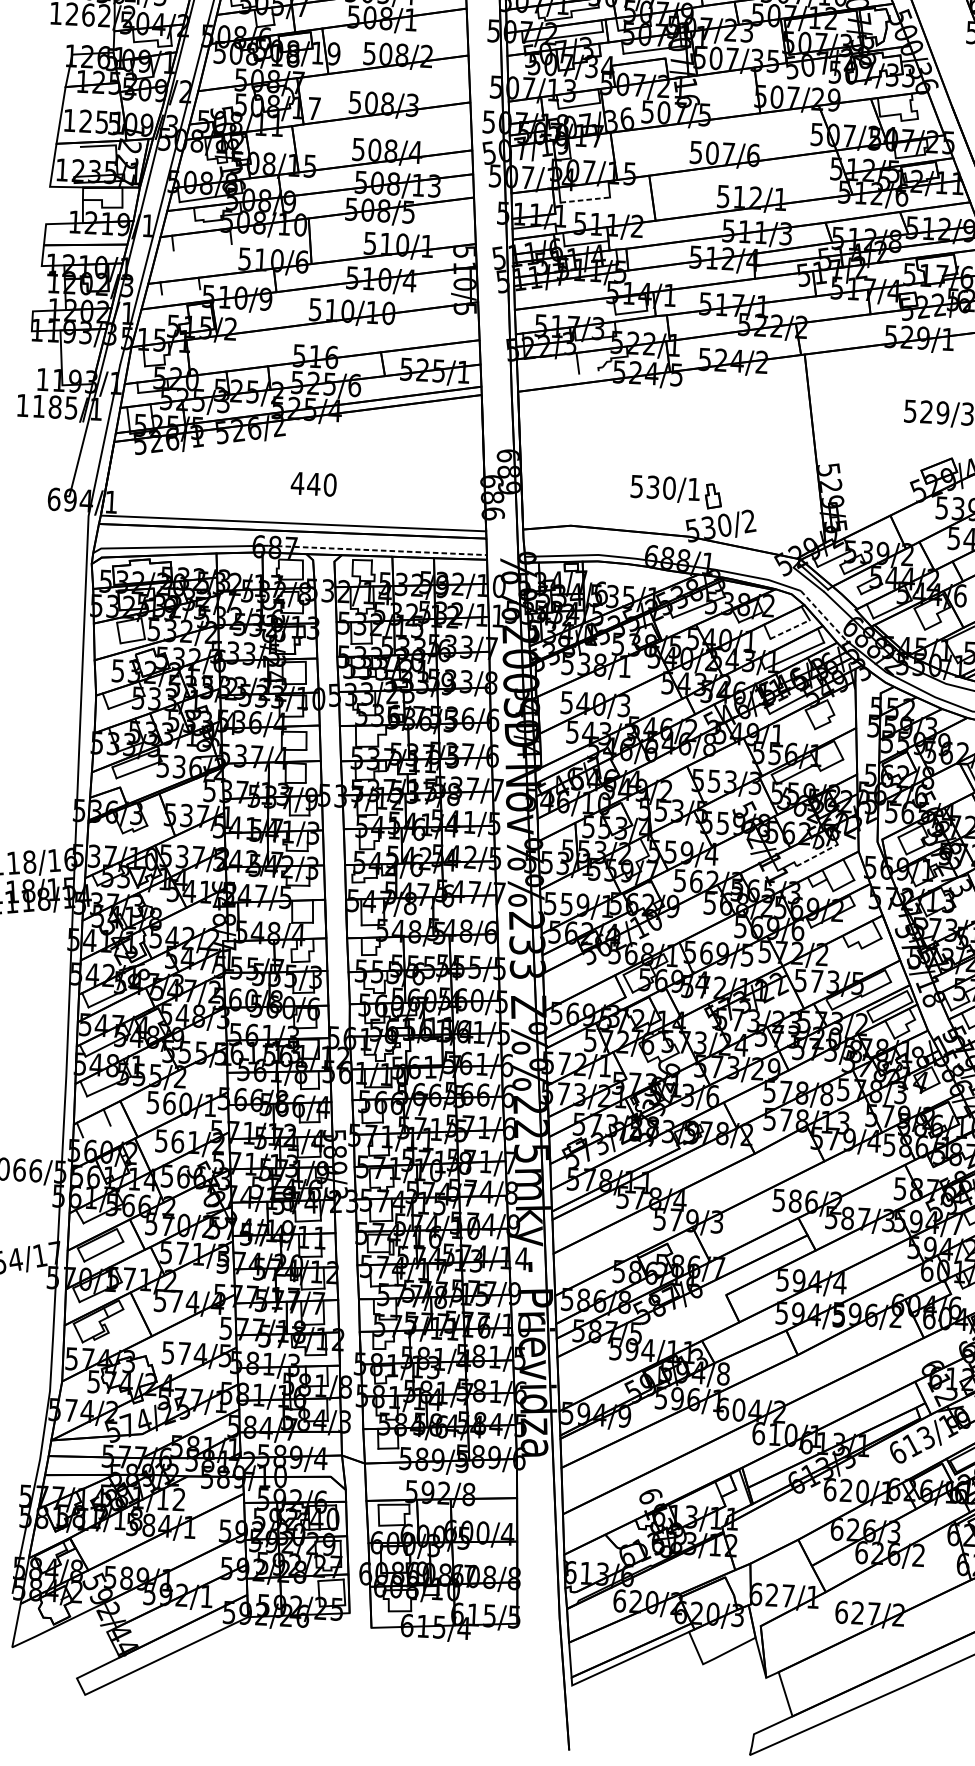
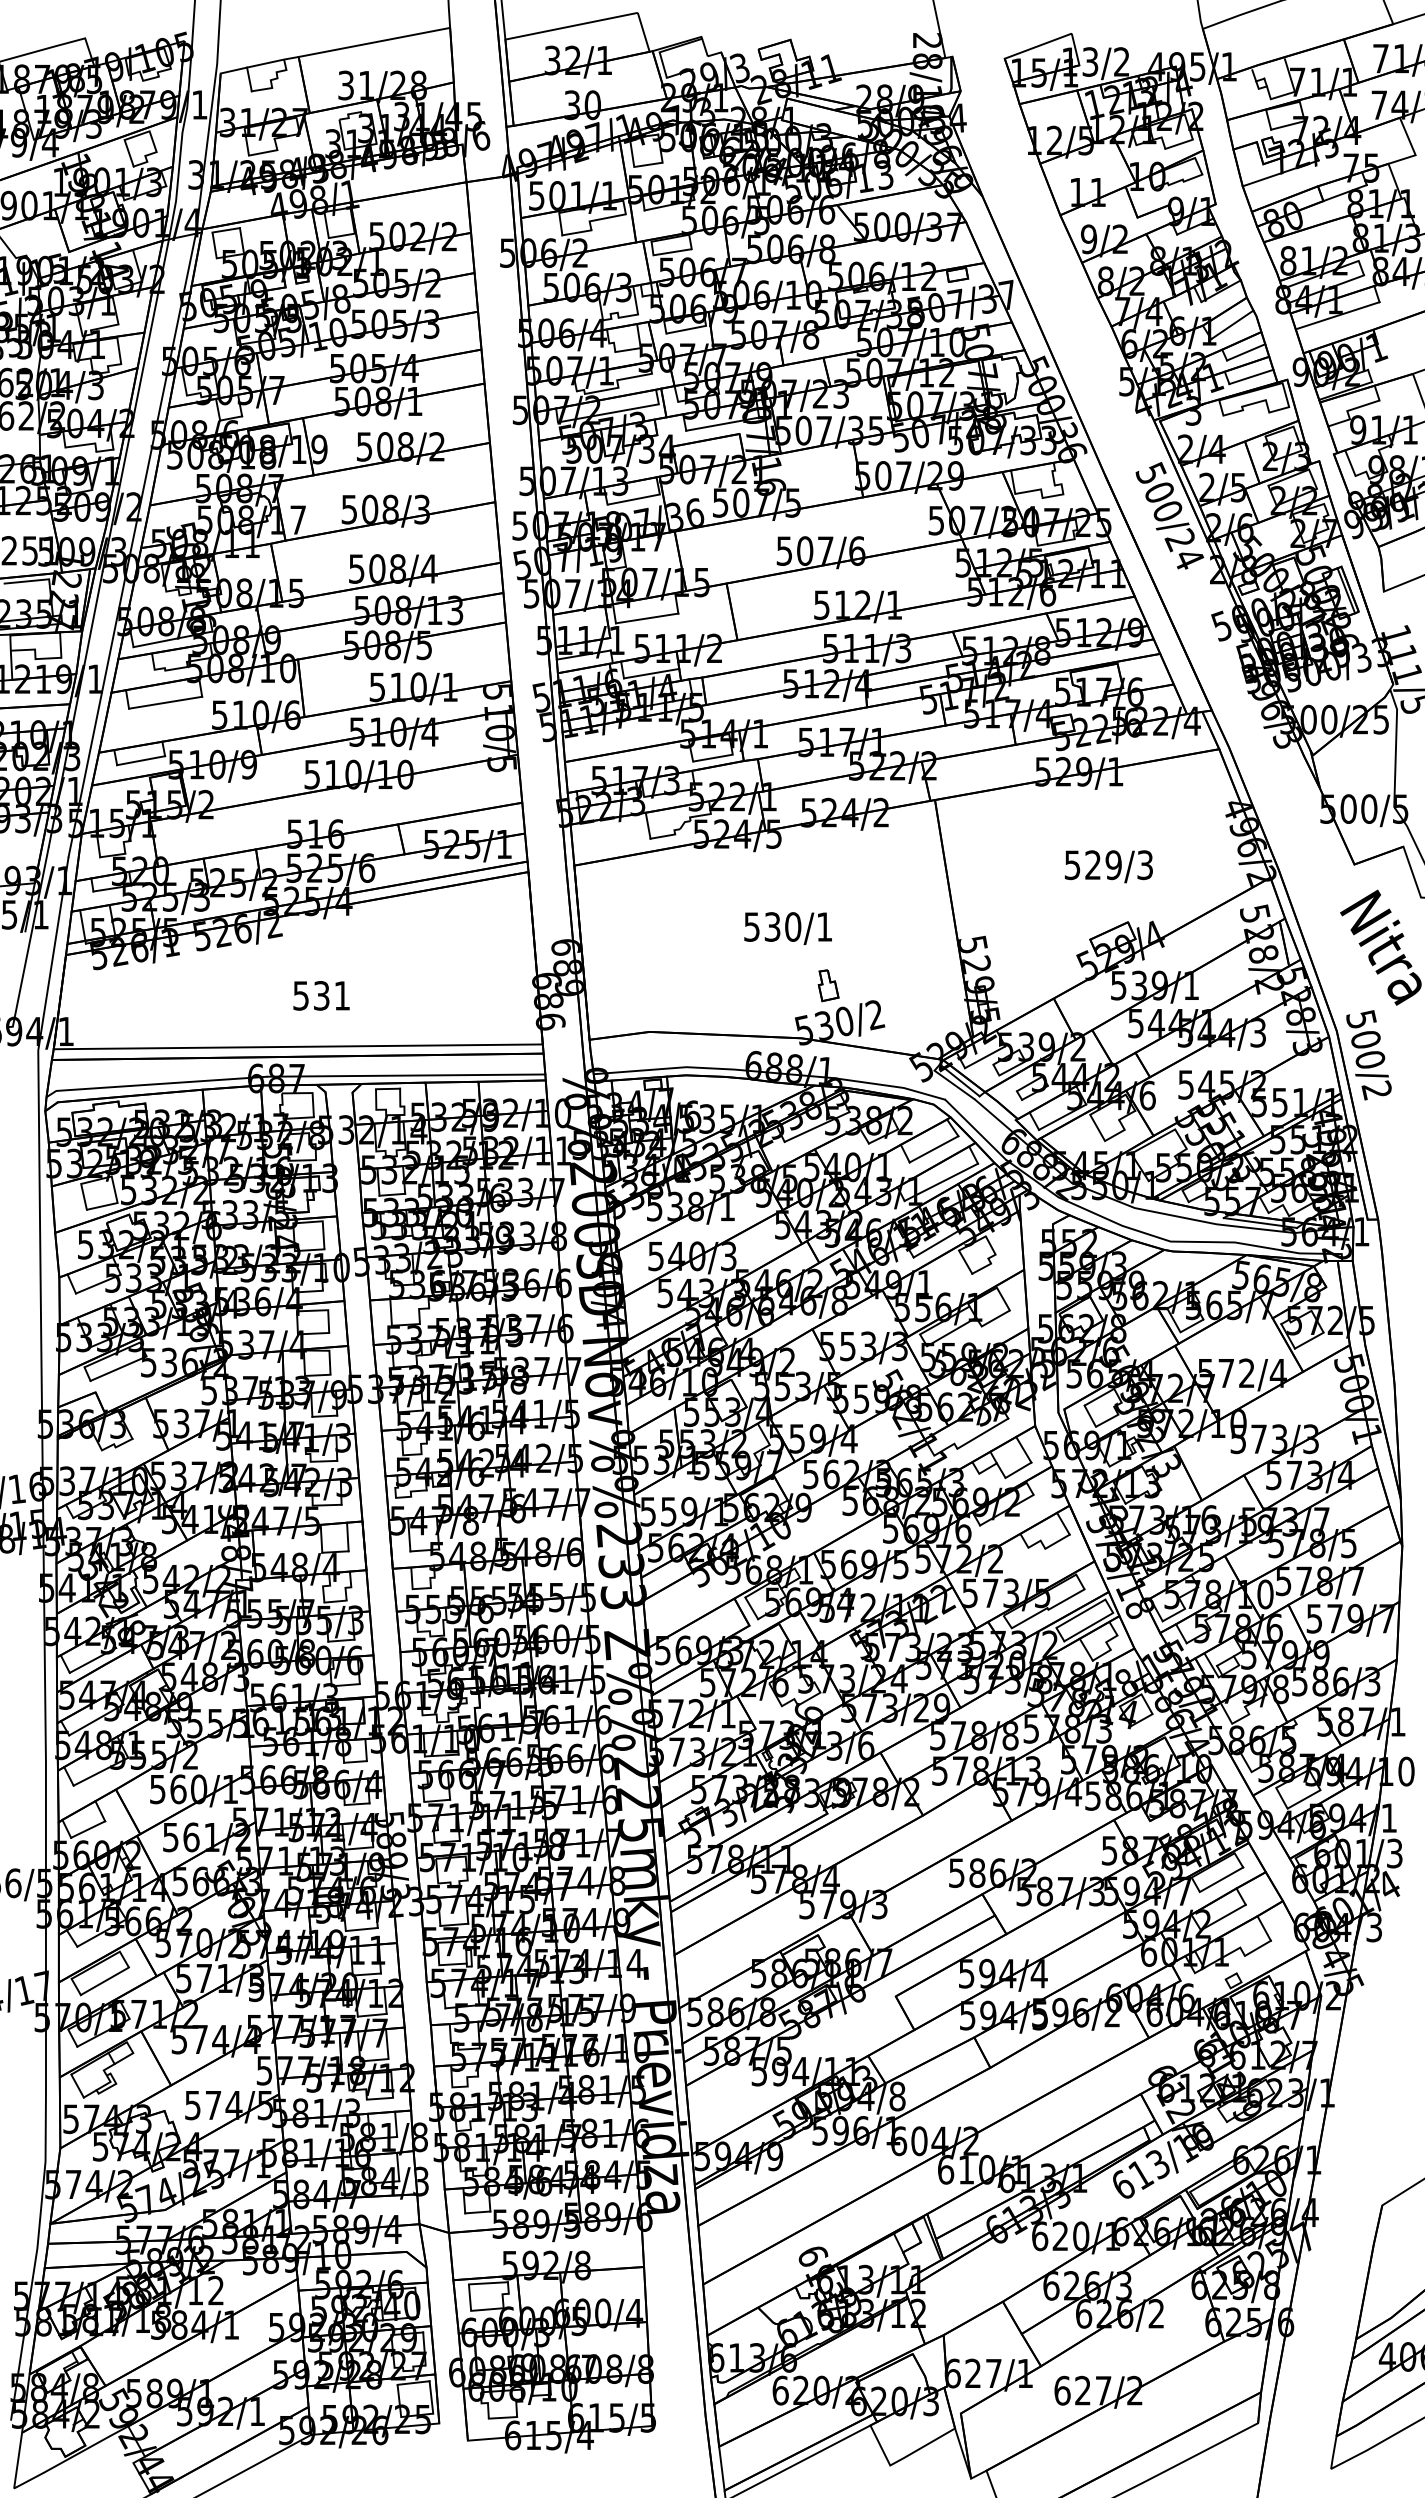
line: (585, 200) -> (647, 618), dashed -> solid
line: (202, 247) -> (165, 702), added
line: (181, 291) -> (141, 760), added
line: (588, 372) -> (662, 836), added
text: (313, 483) -> (321, 995), 440 -> 531
text: (664, 489) -> (787, 928), moved
line: (377, 550) -> (406, 1075), dashed -> solid
line: (823, 615) -> (975, 1129), dashed -> solid
line: (790, 629) -> (934, 1149), dashed -> solid
line: (816, 855) -> (982, 1433), dashed -> solid
line: (97, 1131) -> (88, 1829), added

